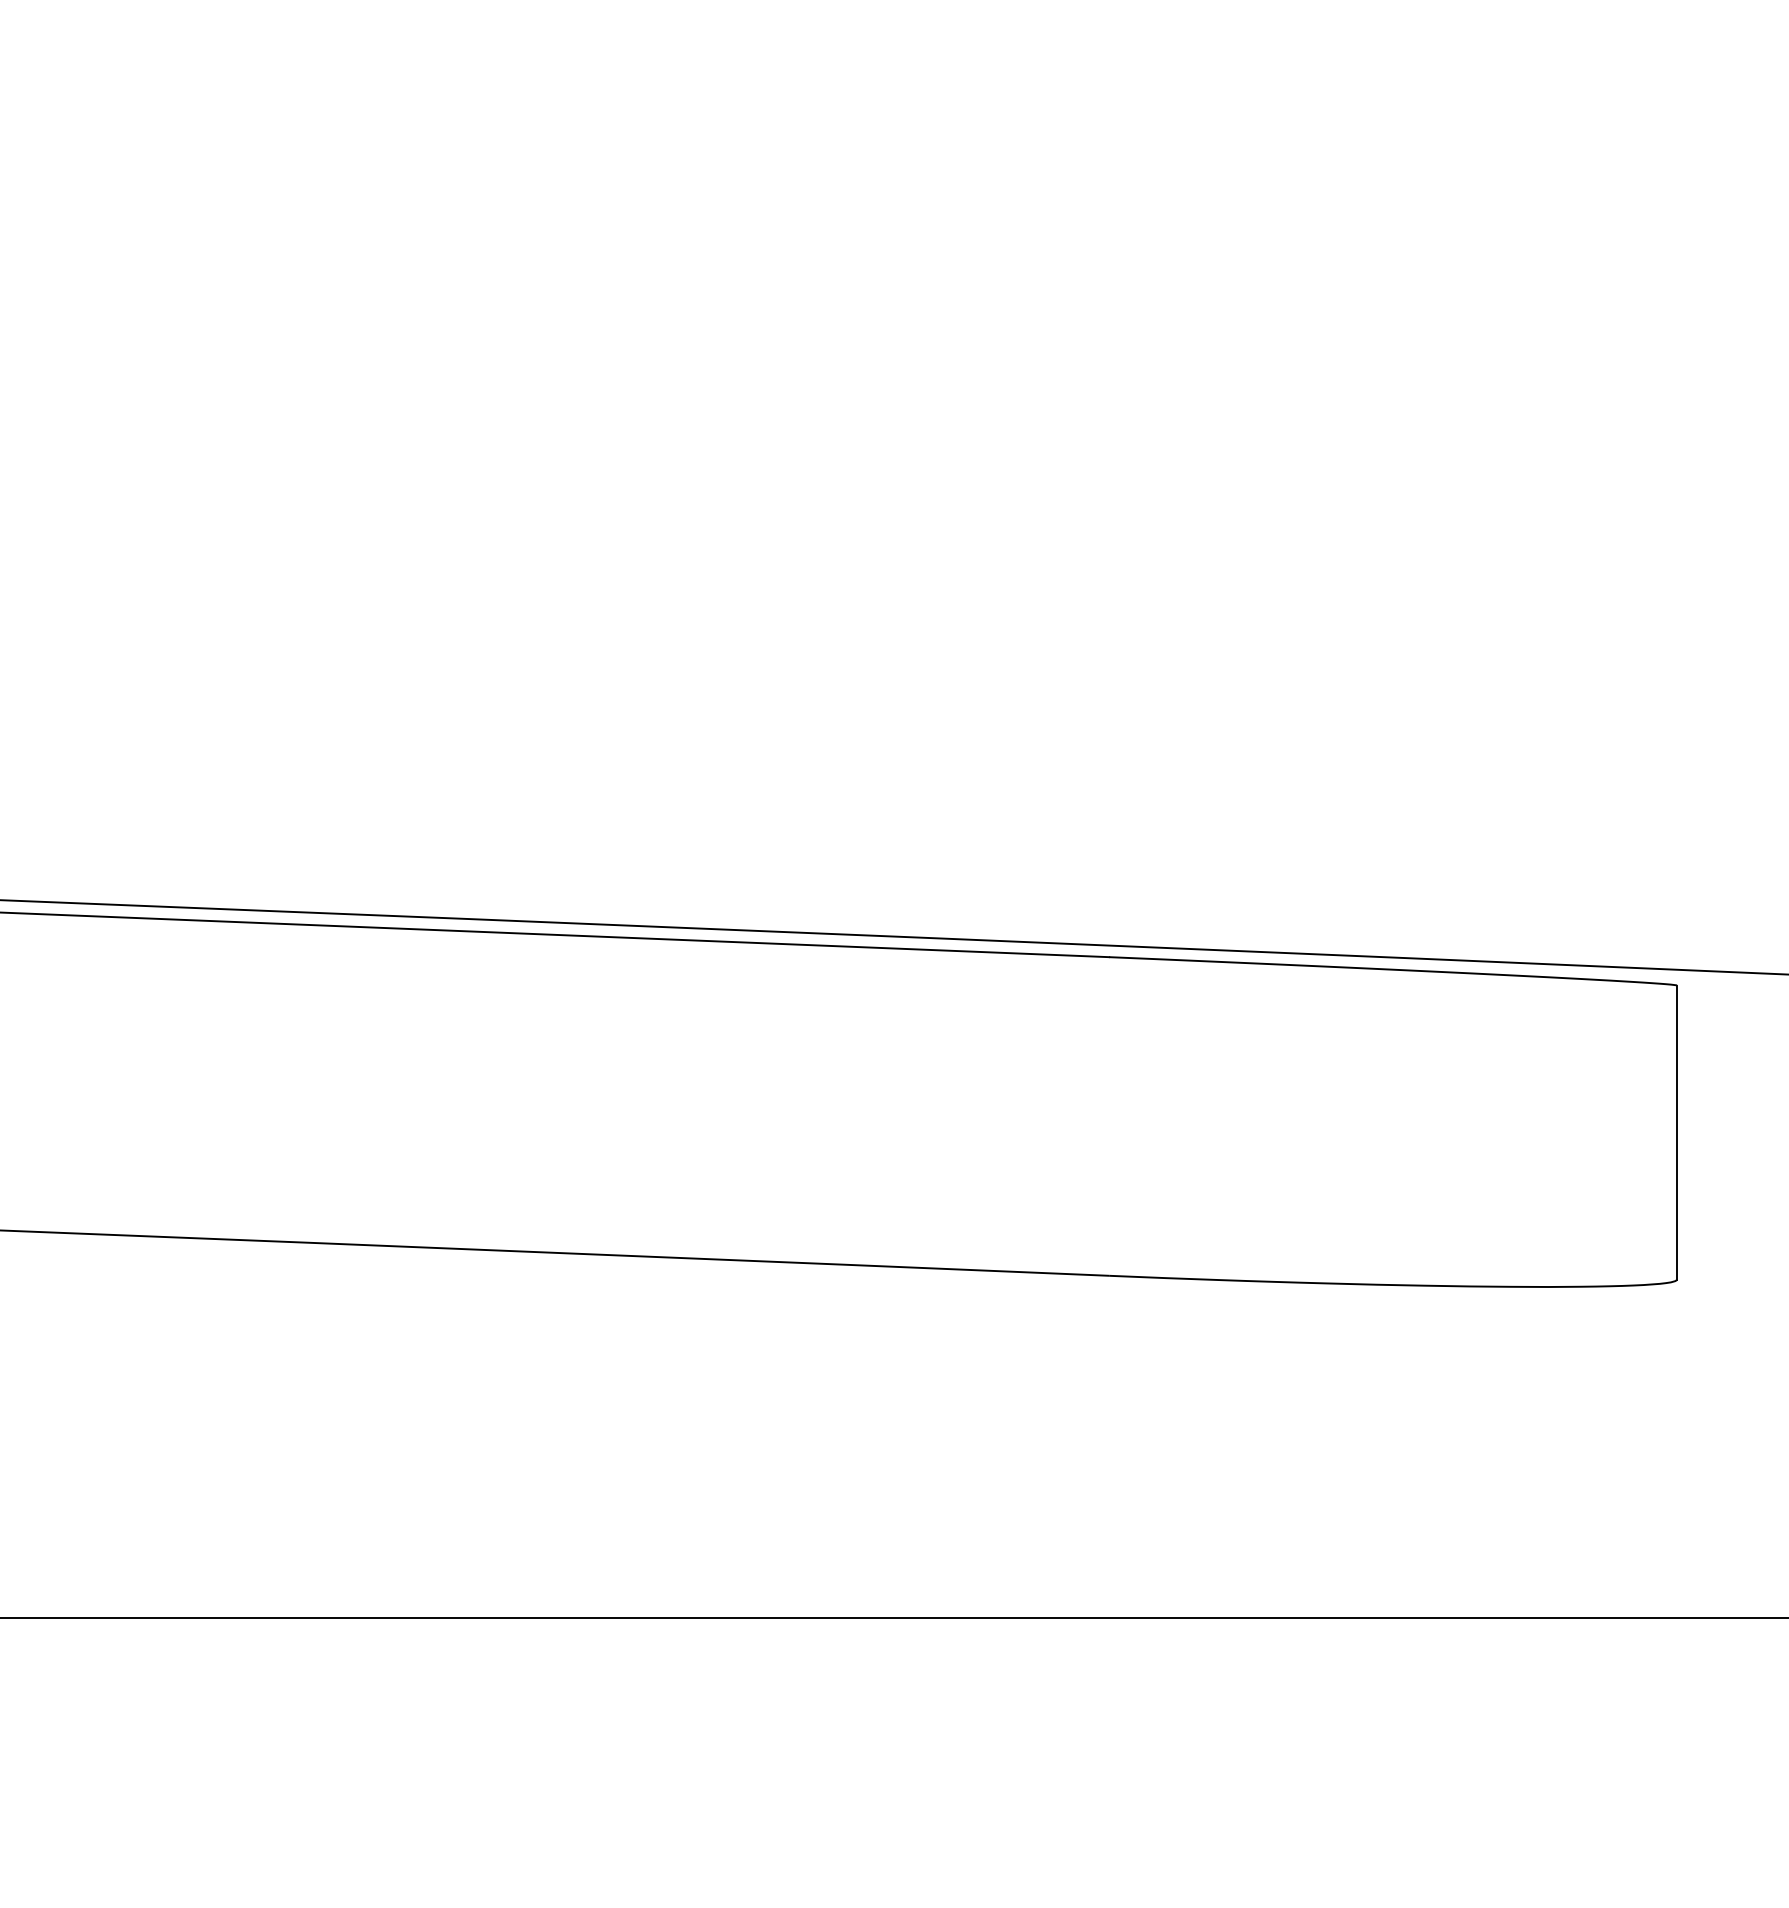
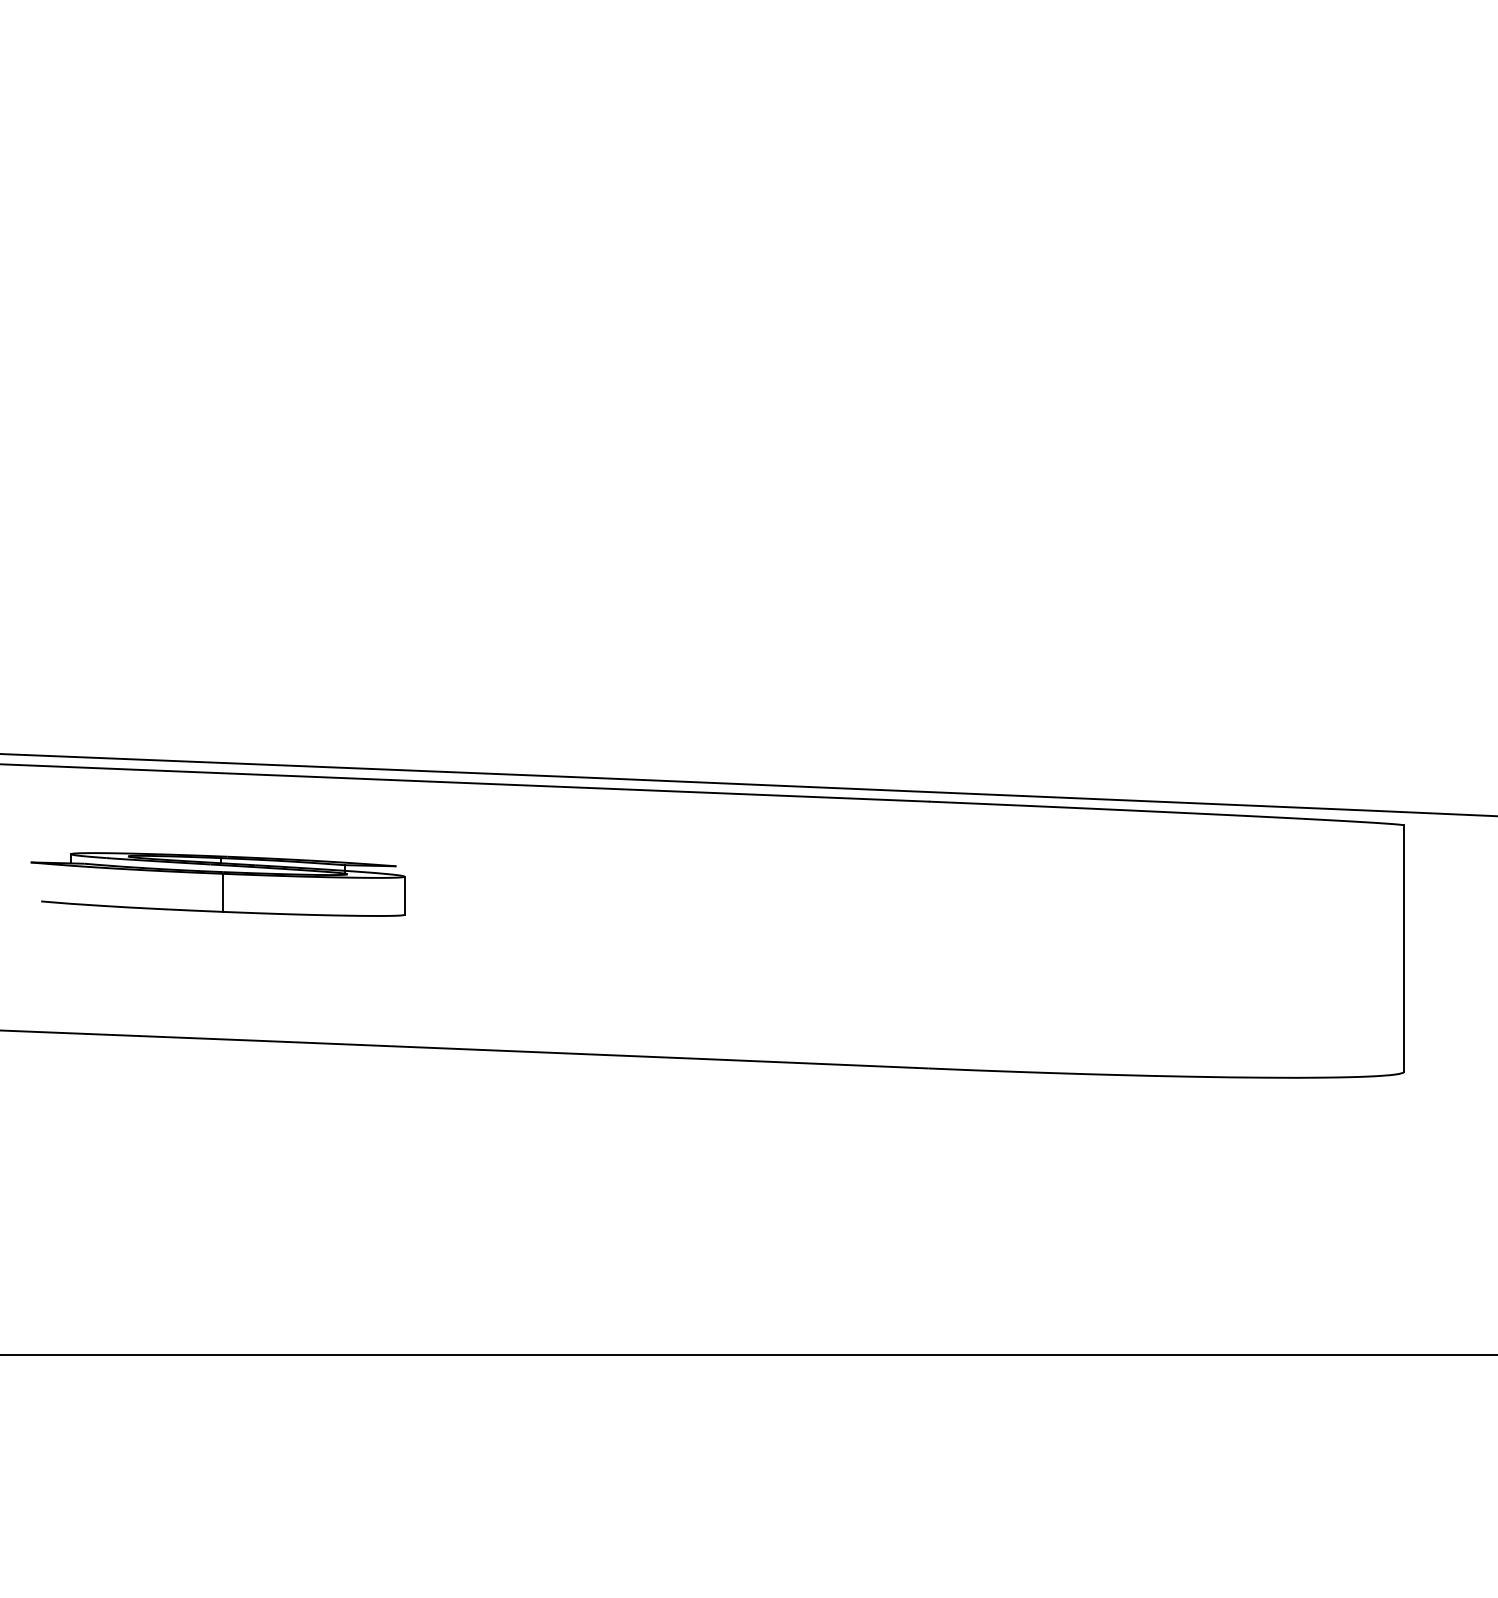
part: (259, 1056) -> (217, 884), added

